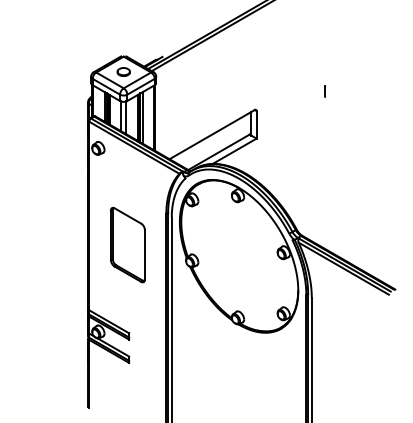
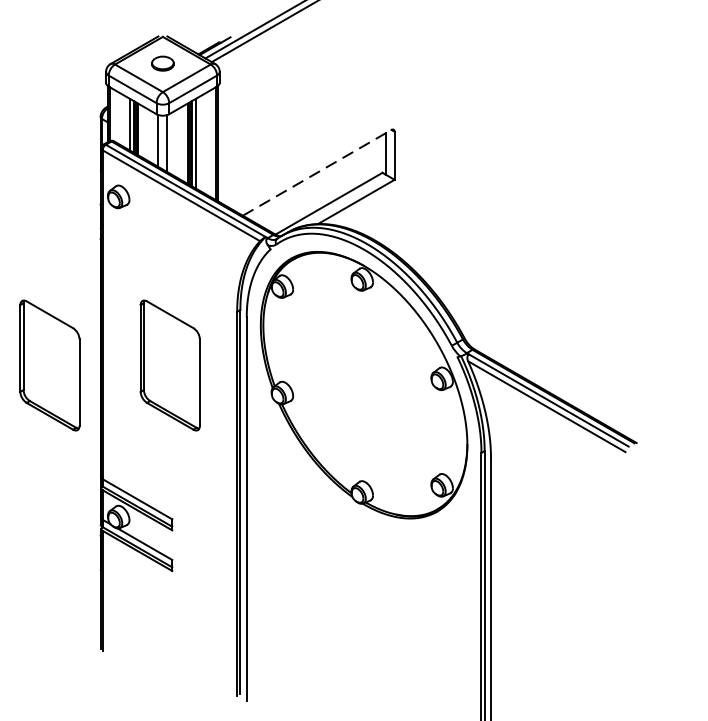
line: (324, 91) -> (513, 97), removed
line: (212, 134) -> (317, 172), solid -> dashed
part: (58, 245) -> (49, 366), added

